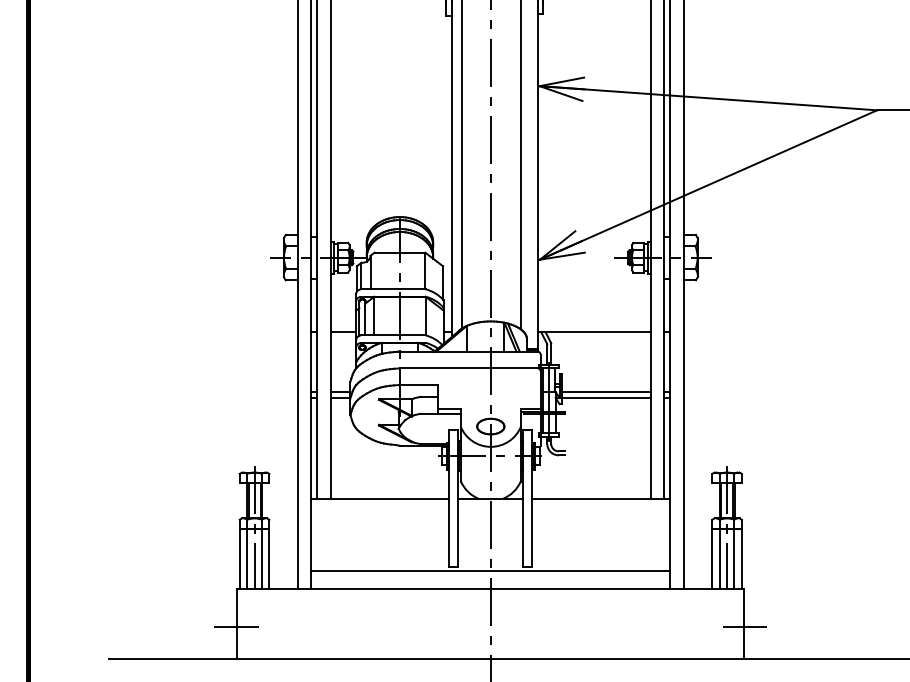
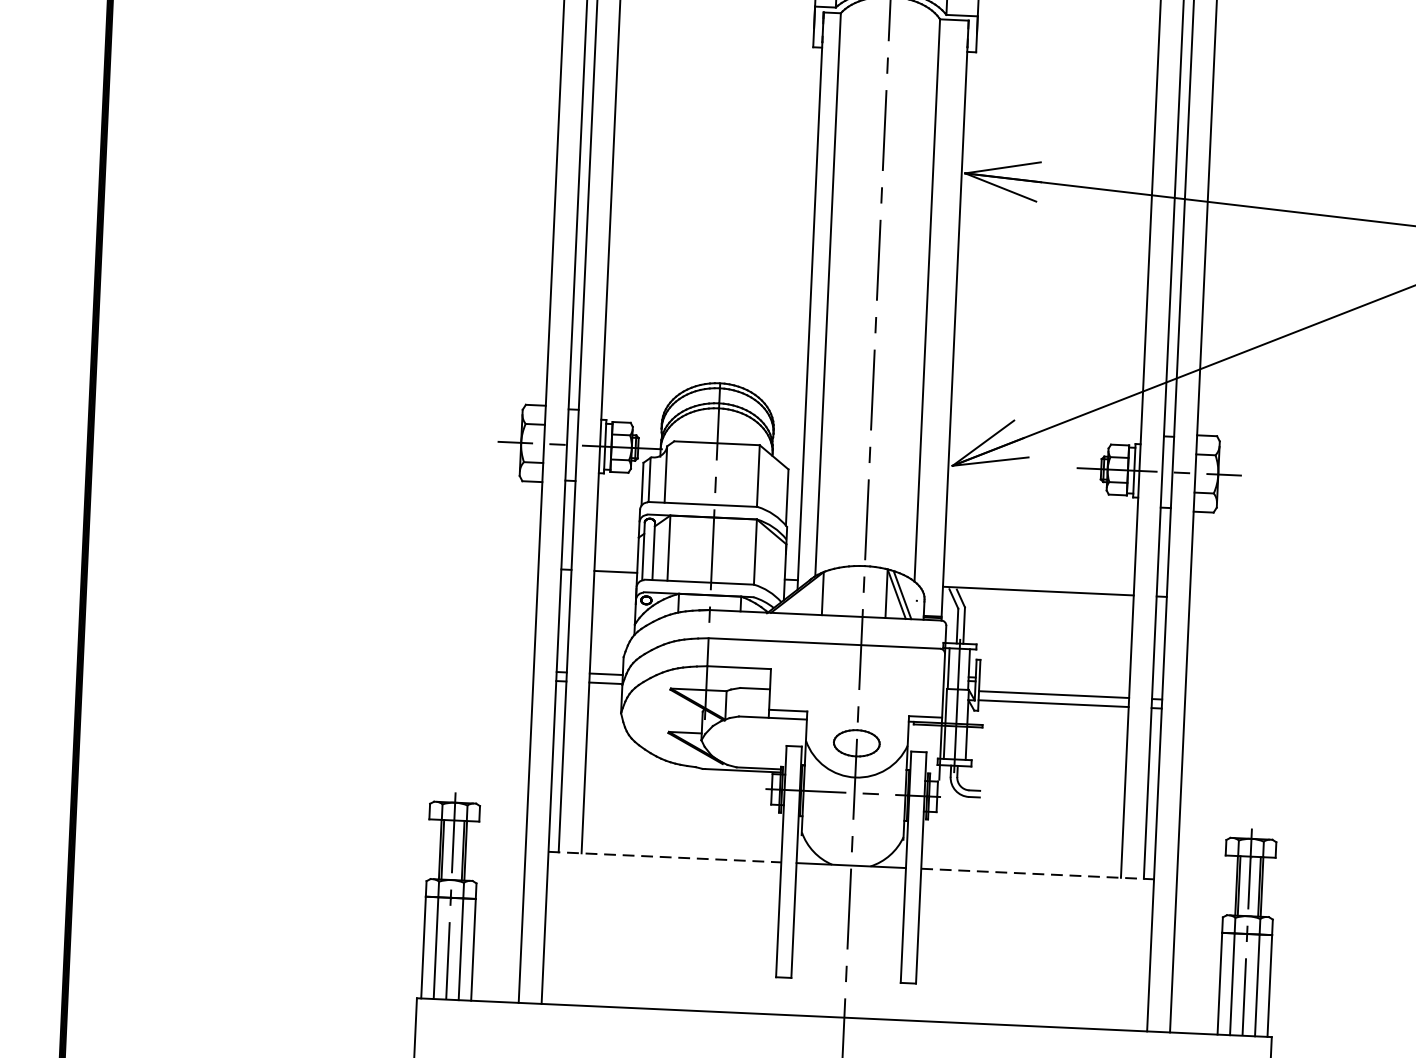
line: (380, 499) -> (665, 857), solid -> dashed
line: (601, 499) -> (1037, 874), solid -> dashed
line: (490, 571) -> (845, 987), removed

